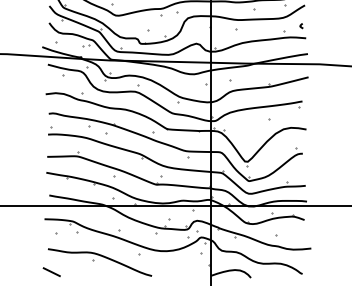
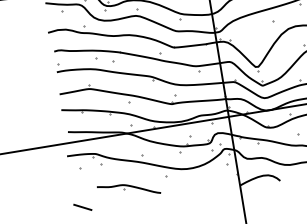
part: (100, 262) -> (129, 189), size x0.6

